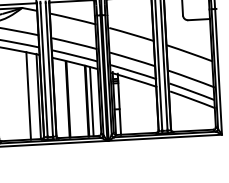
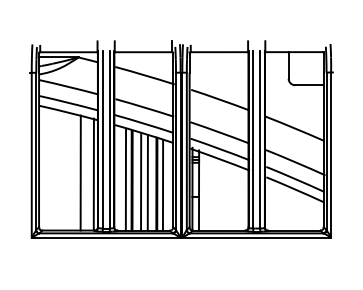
line: (63, 98) -> (125, 179), added
line: (75, 99) -> (141, 181), added
line: (79, 100) -> (147, 182), added

